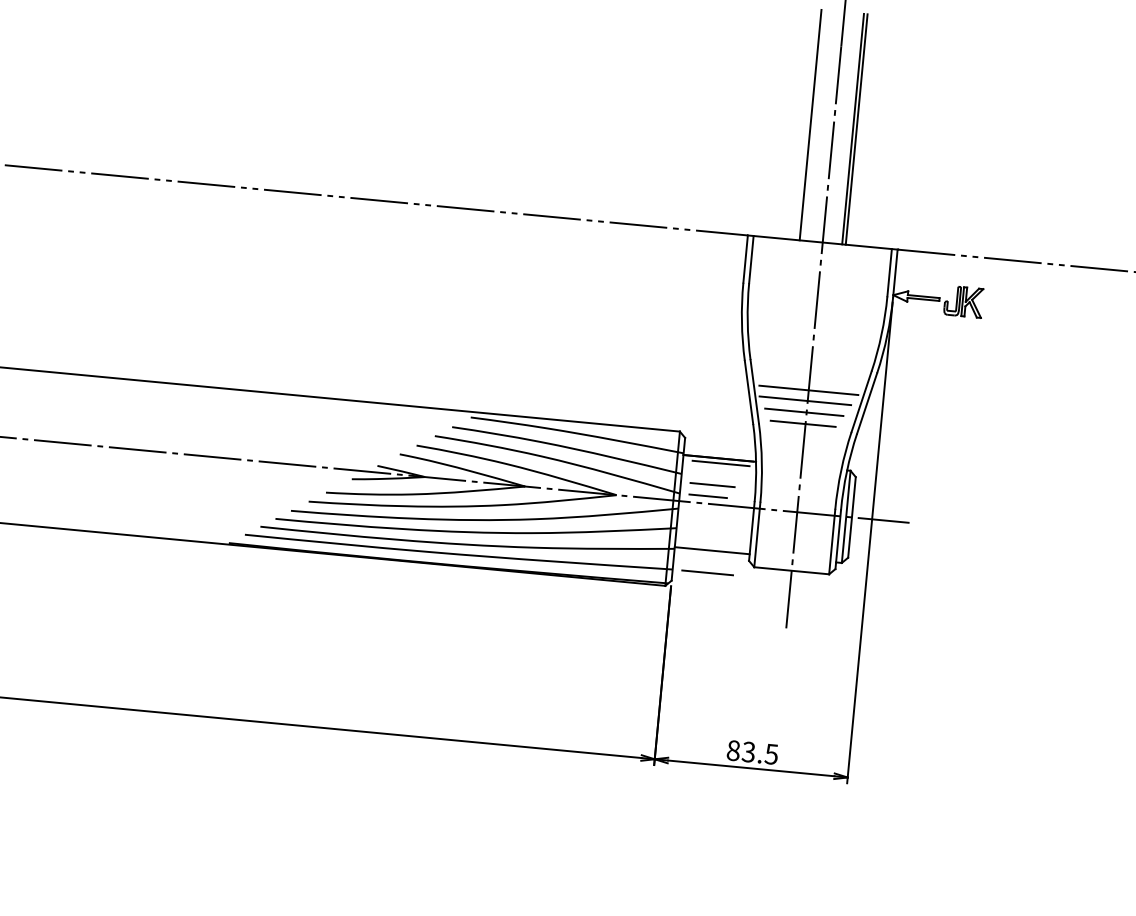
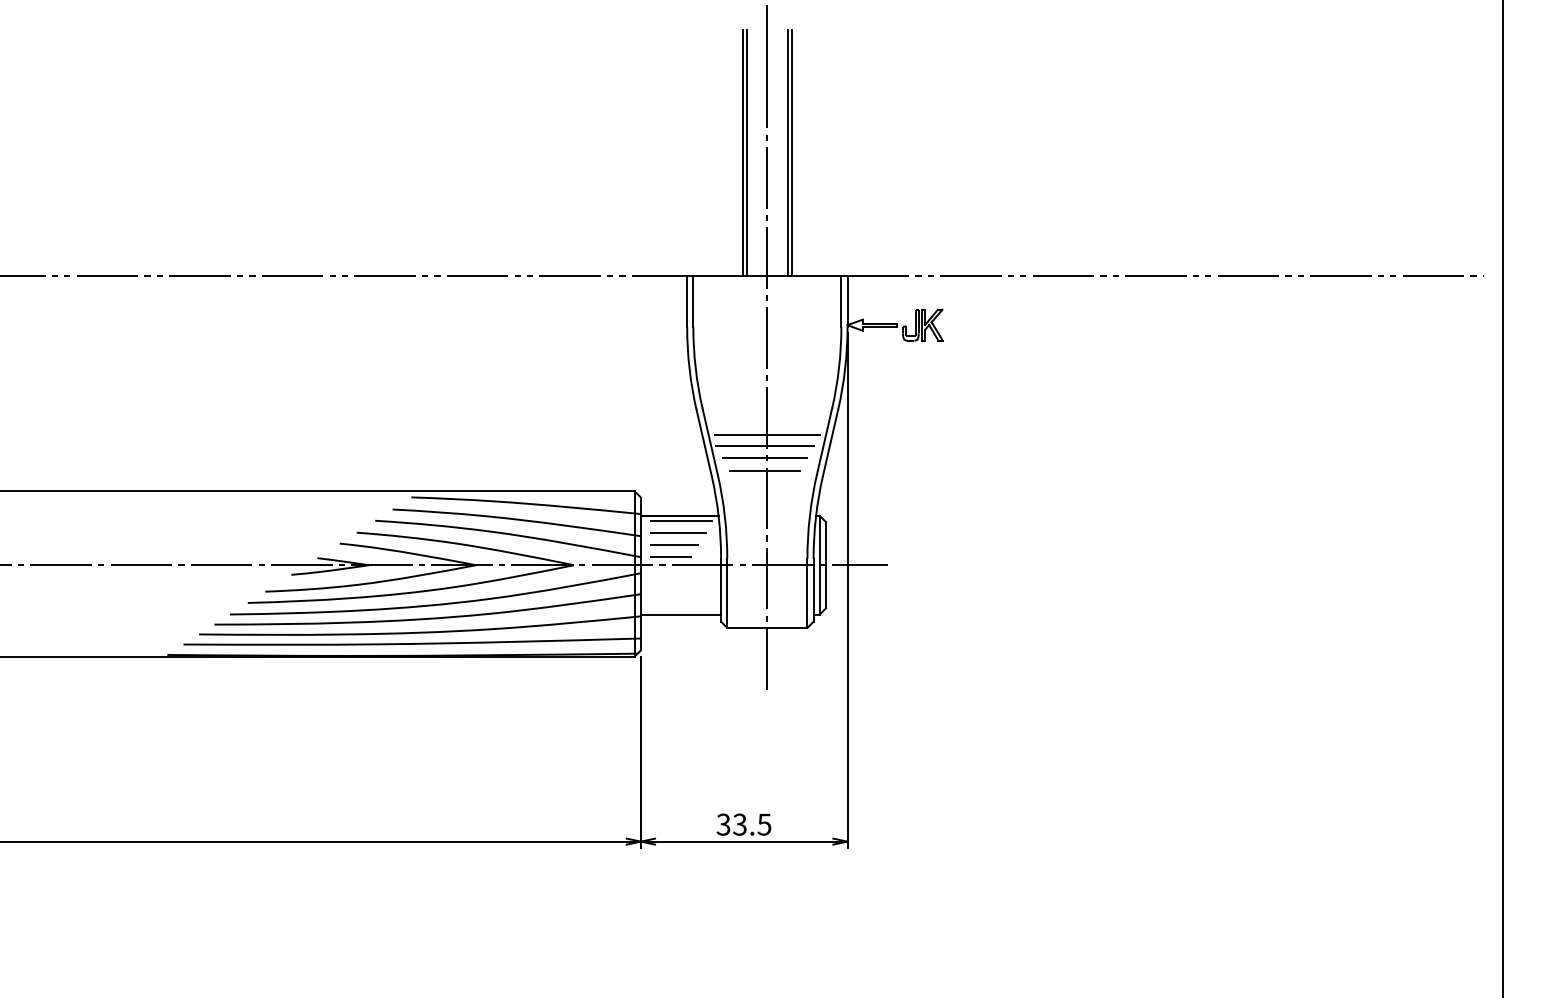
line: (814, 124) -> (746, 152), added
line: (707, 572) -> (678, 532), moved
text: (733, 750) -> (723, 824), 83.5 -> 33.5

